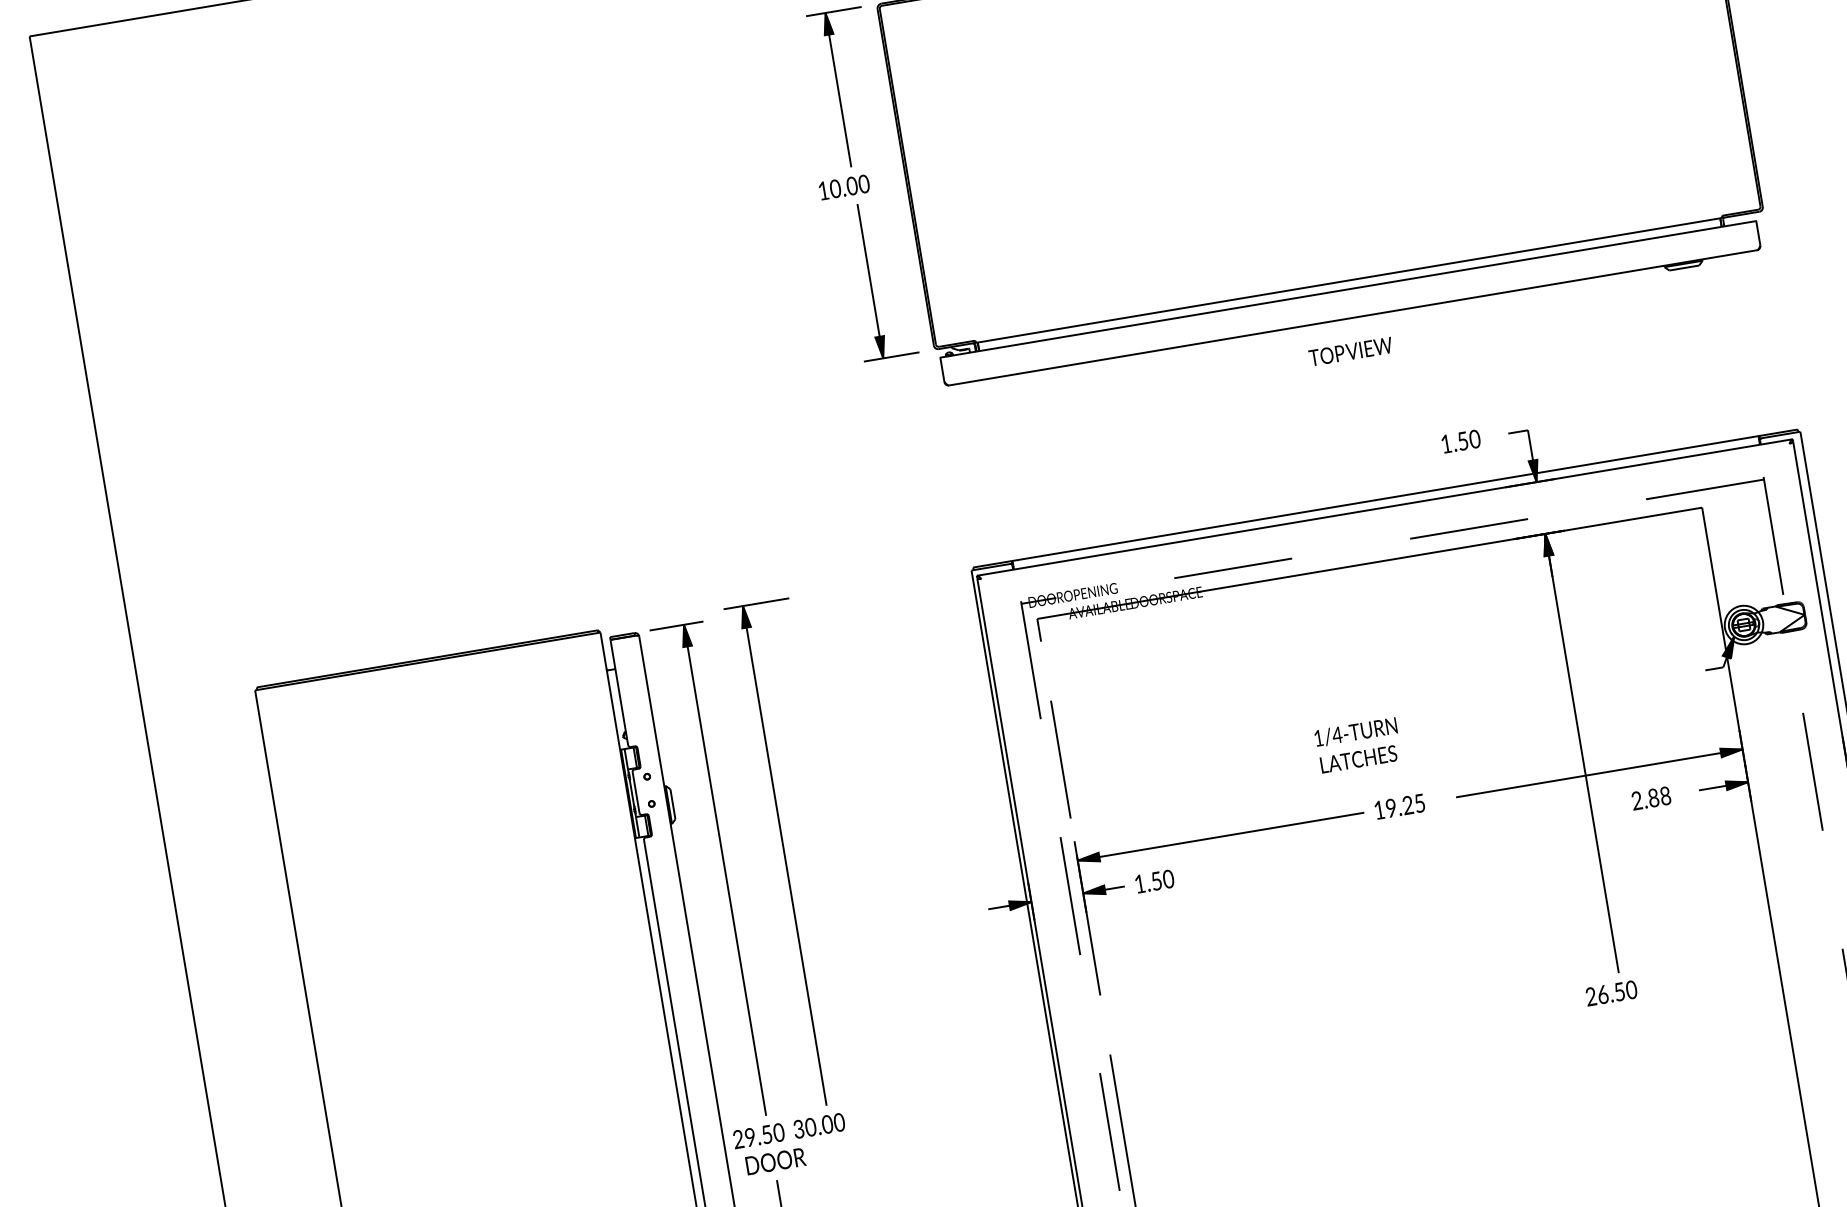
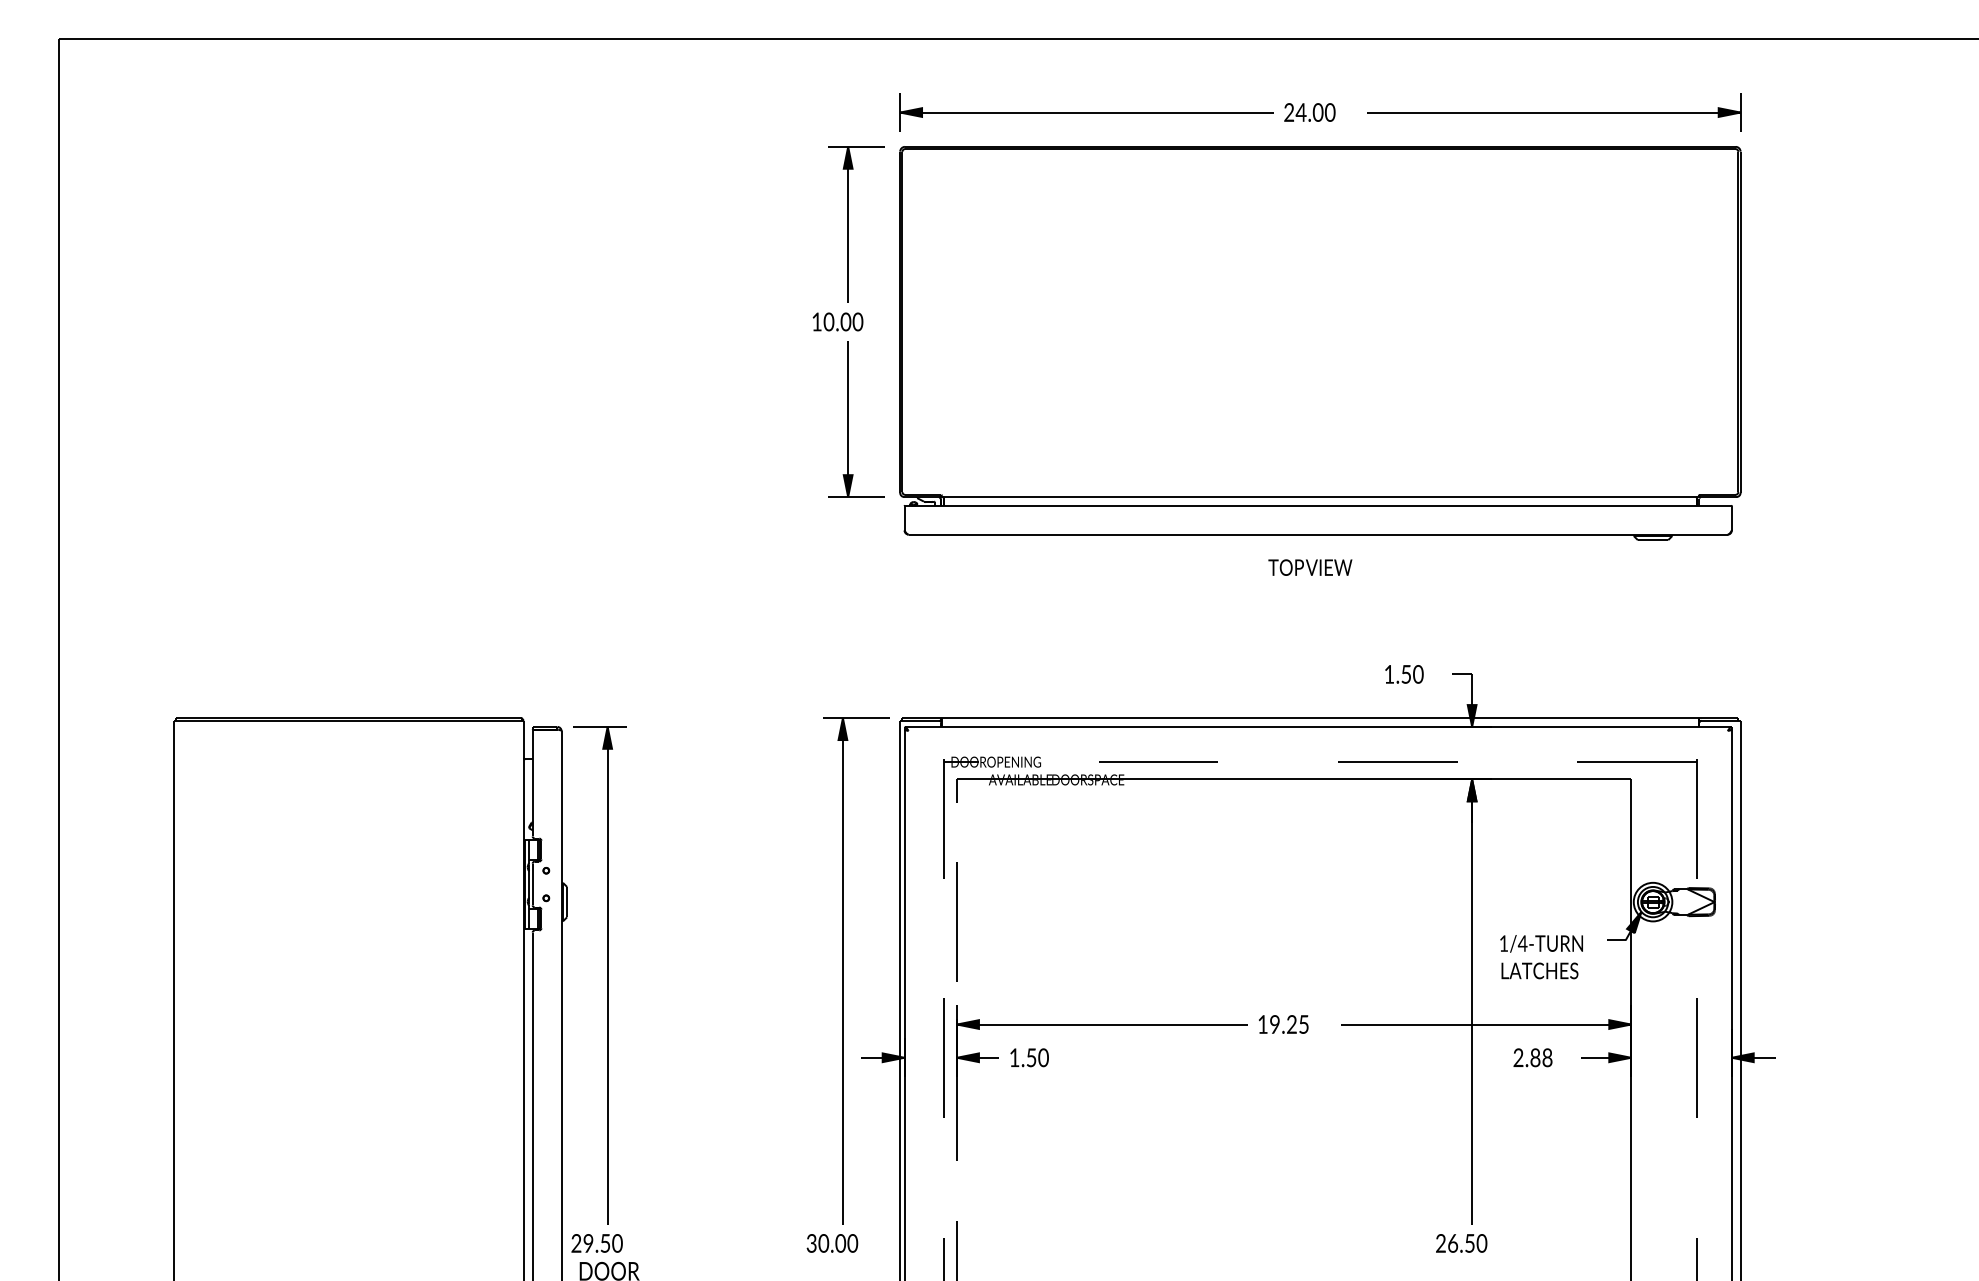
text: (1358, 745) -> (1541, 957), moved
part: (791, 867) -> (847, 984), moved

